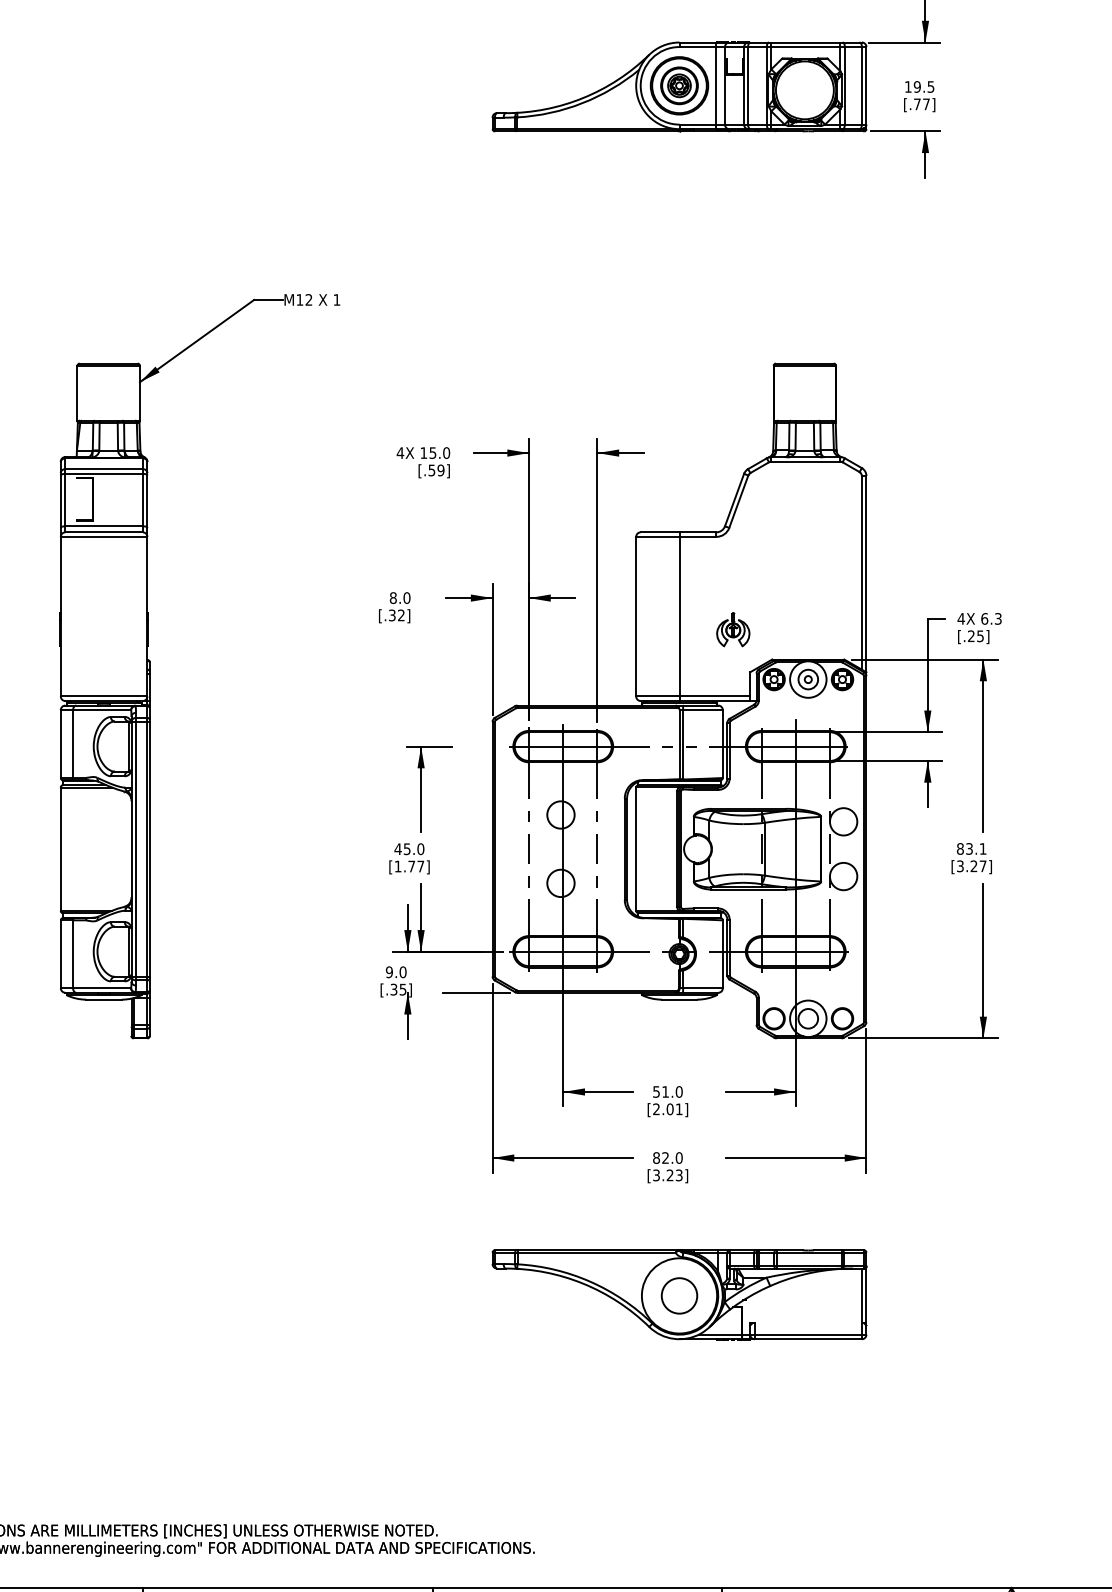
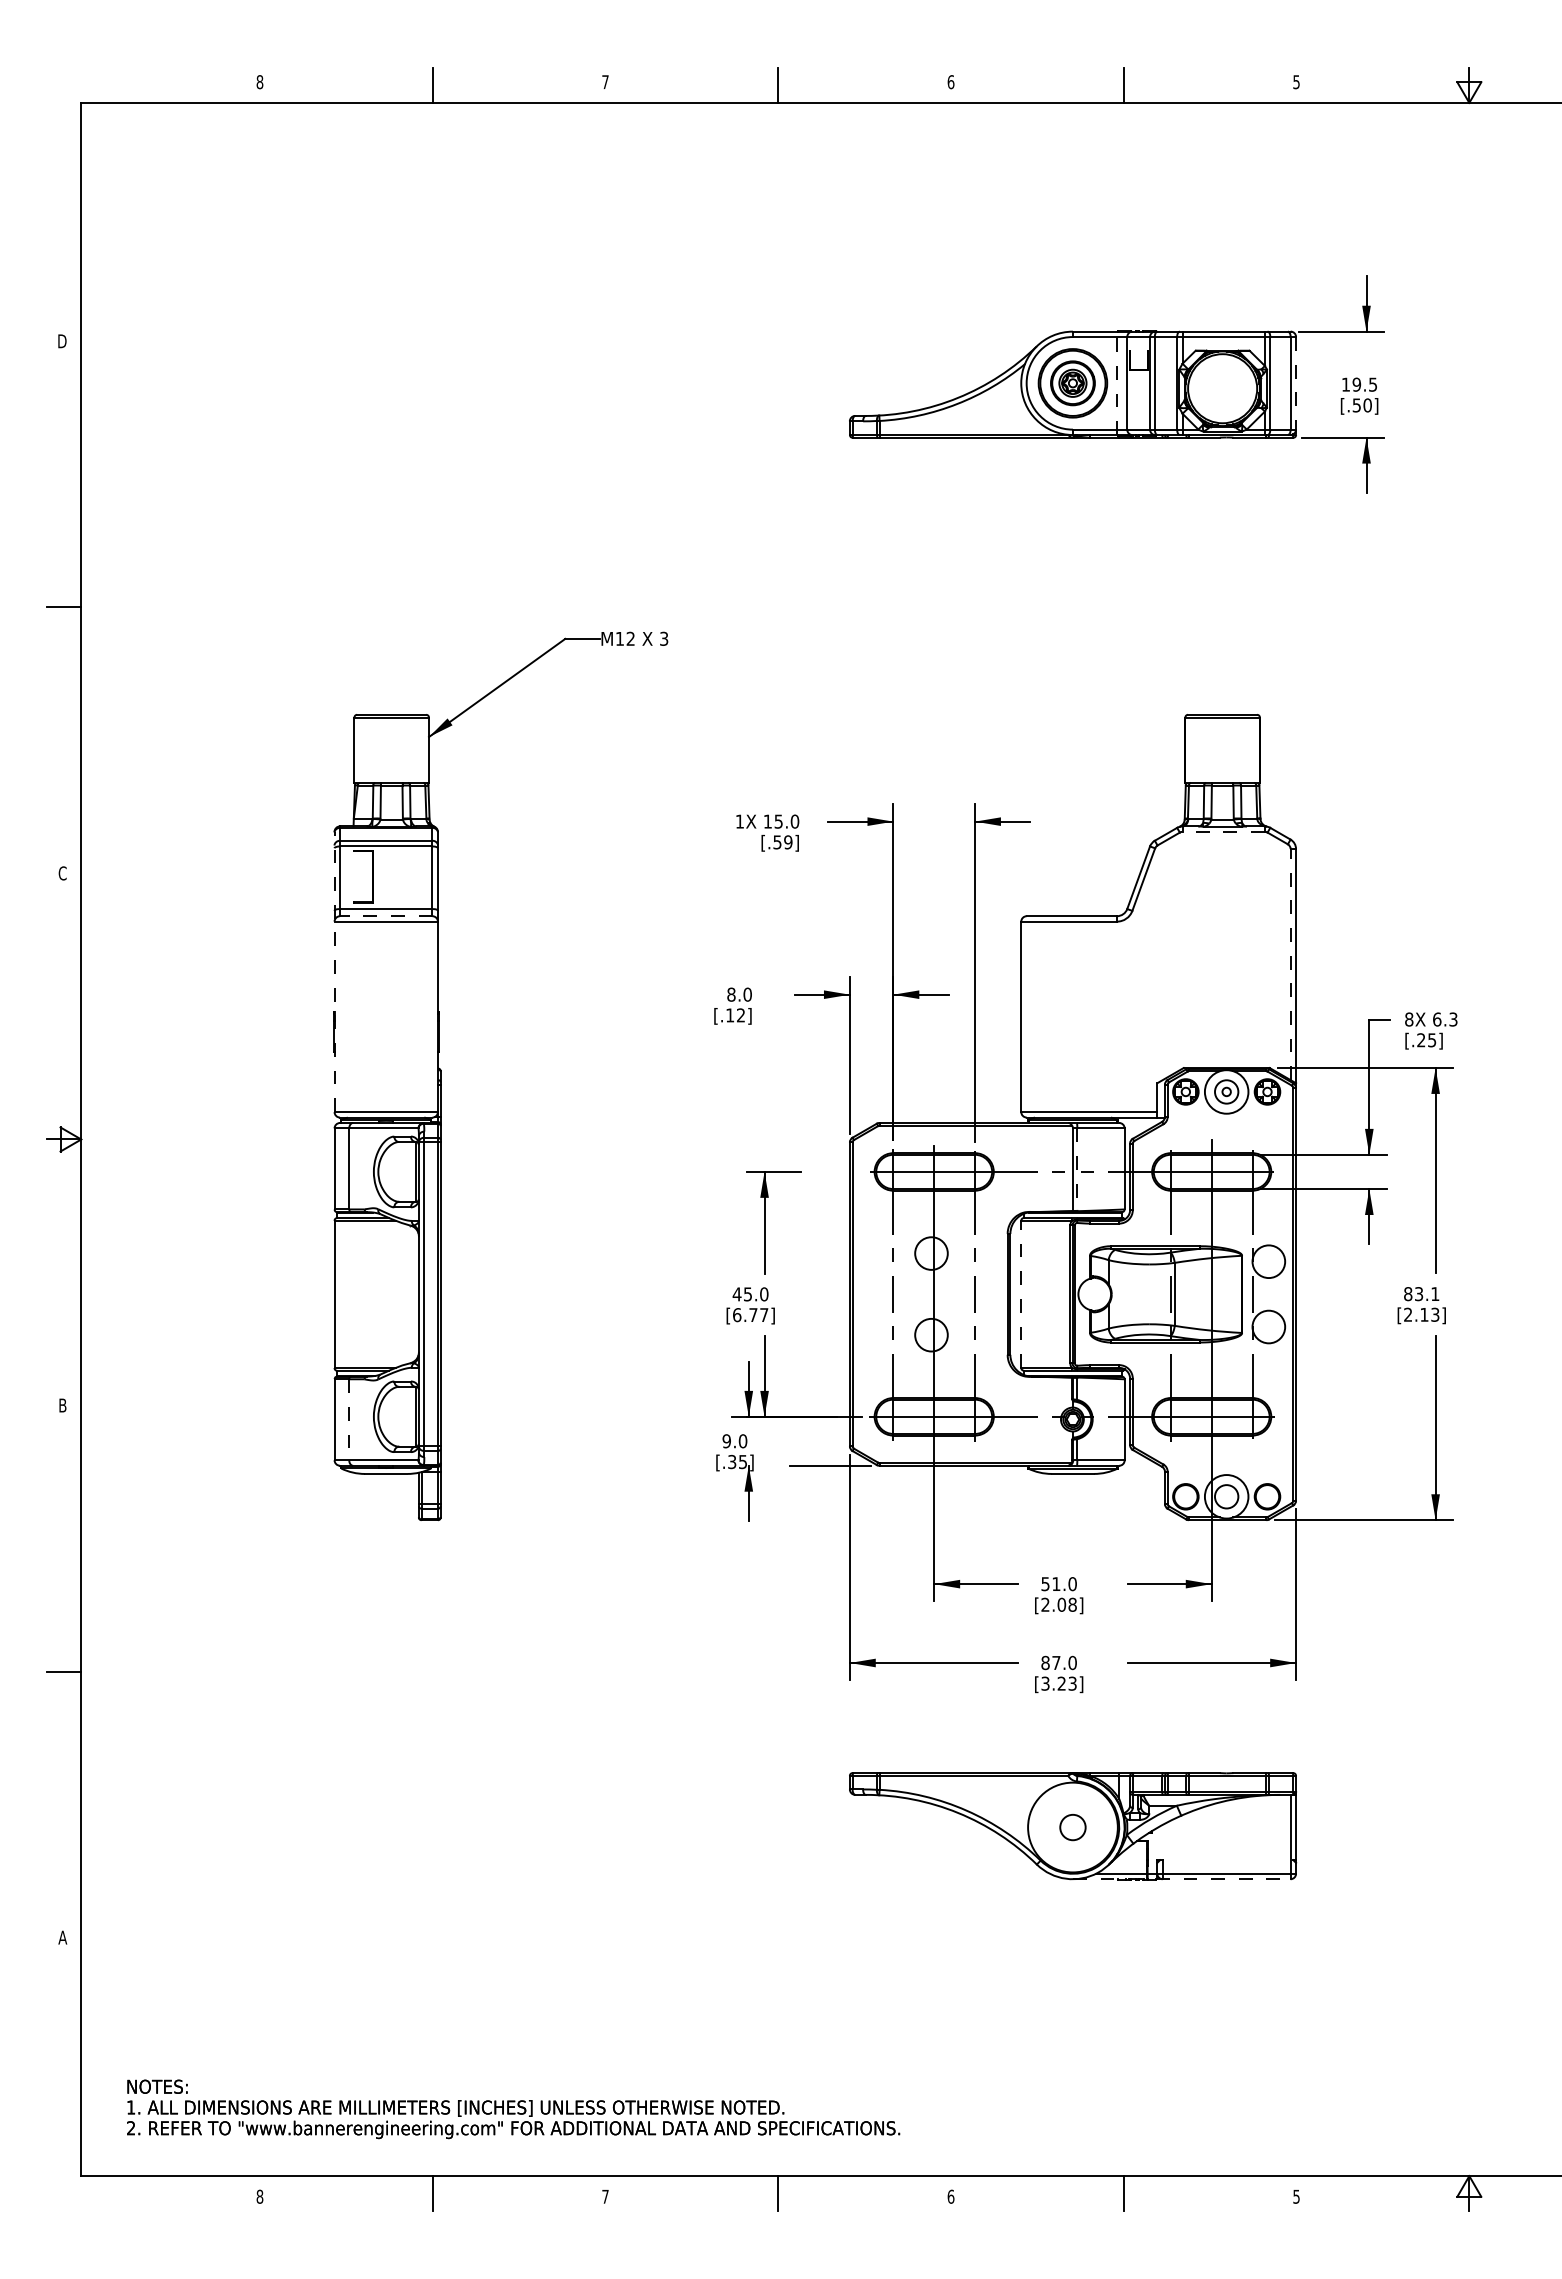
line: (716, 85) -> (1117, 383), solid -> dashed
line: (866, 88) -> (1296, 386), solid -> dashed
text: (921, 104) -> (1361, 405), [.77] -> [.50]
text: (337, 299) -> (664, 638), 1 -> 3
text: (400, 452) -> (739, 821), 4X -> 1X
line: (805, 461) -> (1223, 831), solid -> dashed
line: (103, 532) -> (385, 916), solid -> dashed
line: (861, 572) -> (1290, 964), solid -> dashed
line: (60, 578) -> (334, 971), solid -> dashed
text: (392, 615) -> (730, 1015), [.32] -> [.12]
line: (679, 616) -> (1072, 1016), removed
text: (960, 618) -> (1408, 1019), 4X -> 8X
part: (733, 629) -> (1137, 1032), removed
line: (683, 745) -> (1077, 1170), solid -> dashed
line: (636, 849) -> (1021, 1294), solid -> dashed
text: (398, 866) -> (737, 1315), [1.77] -> [6.77]
text: (971, 866) -> (1421, 1314), [3.27] -> [2.13]
line: (73, 954) -> (349, 1420), solid -> dashed
text: (679, 1109) -> (1072, 1604), [2.01] -> [2.08]
text: (665, 1157) -> (1056, 1662), 82.0 -> 87.0
circle: (679, 1295) -> (1072, 1827), size x0.6
line: (770, 1339) -> (1181, 1879), solid -> dashed

